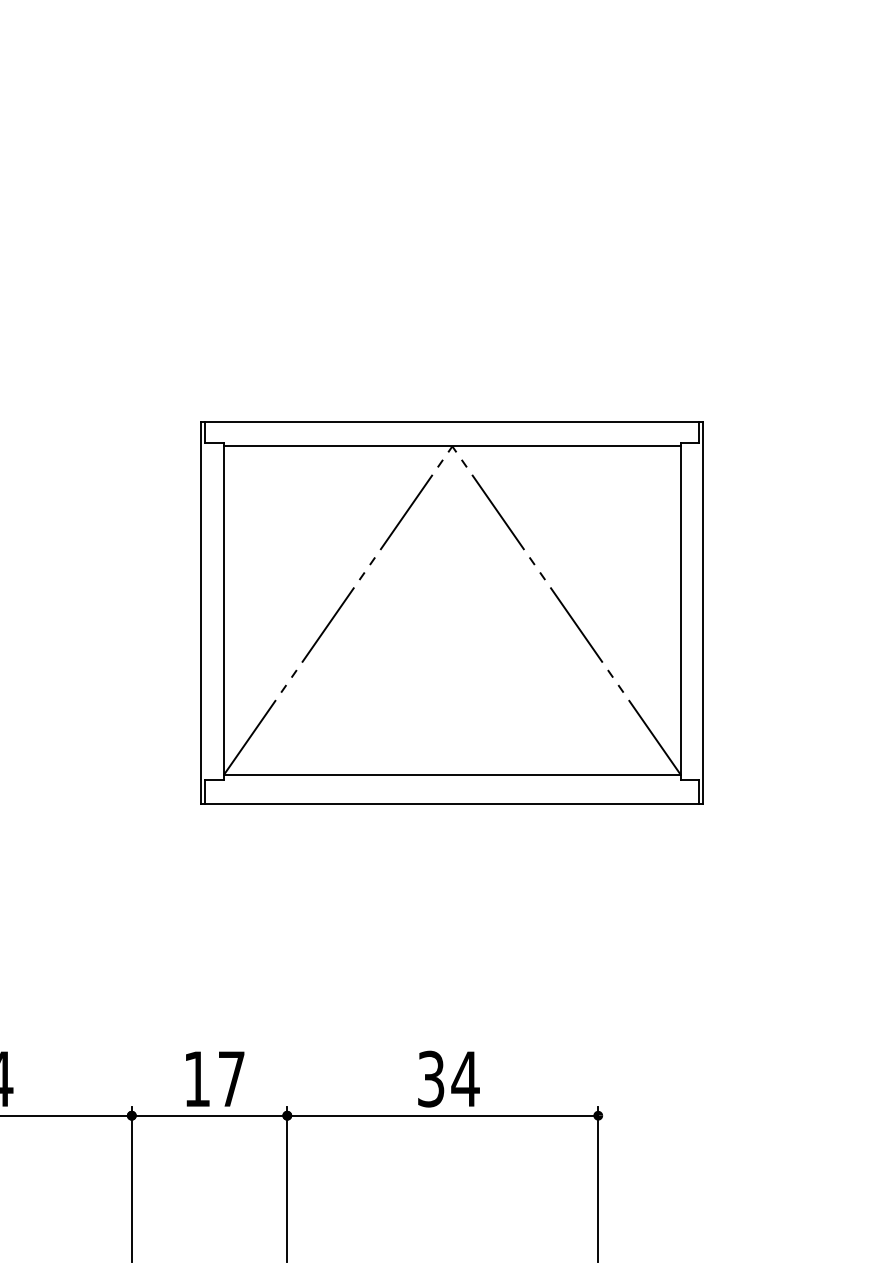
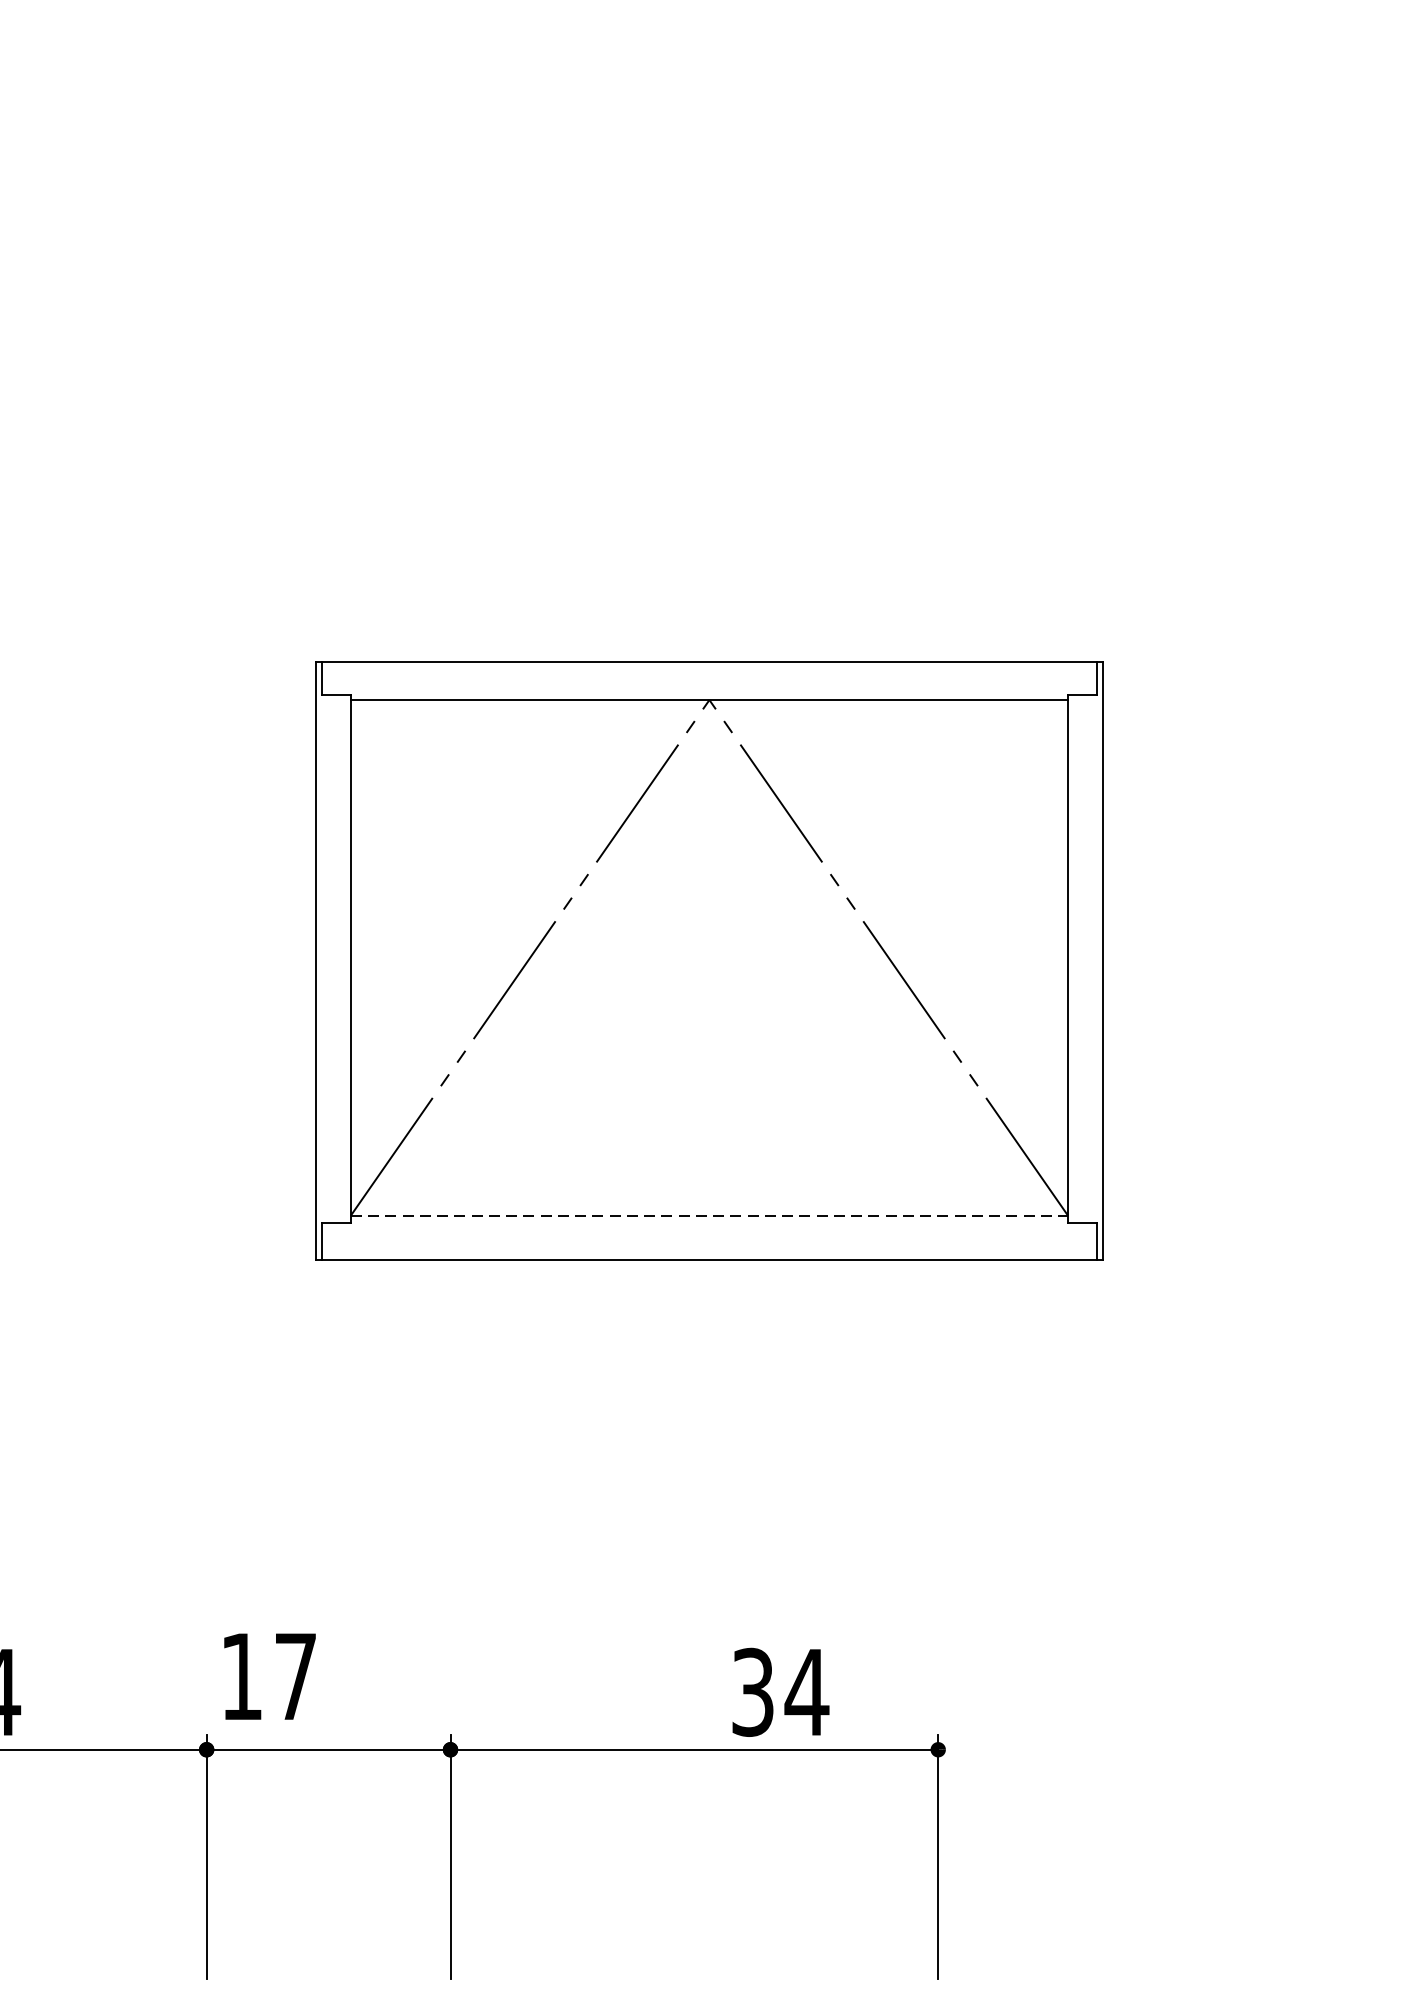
line: (452, 775) -> (709, 1216), solid -> dashed
text: (215, 1078) -> (270, 1675), moved
text: (448, 1078) -> (780, 1691), moved

